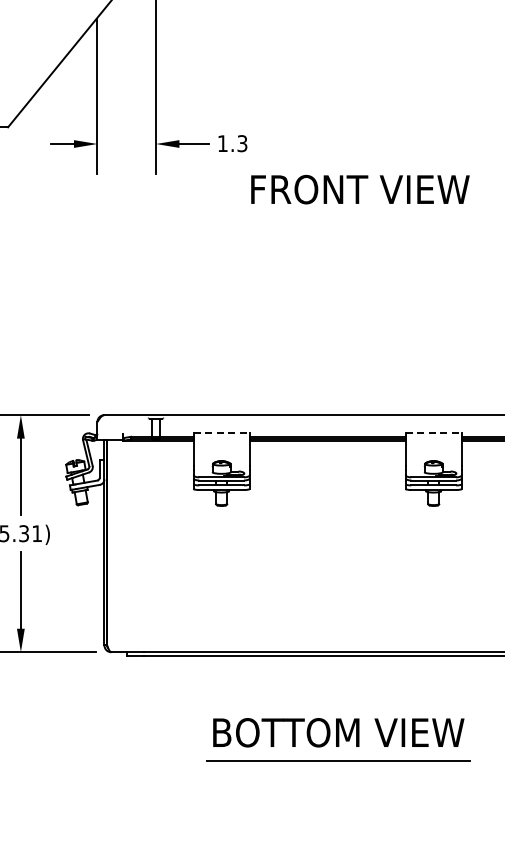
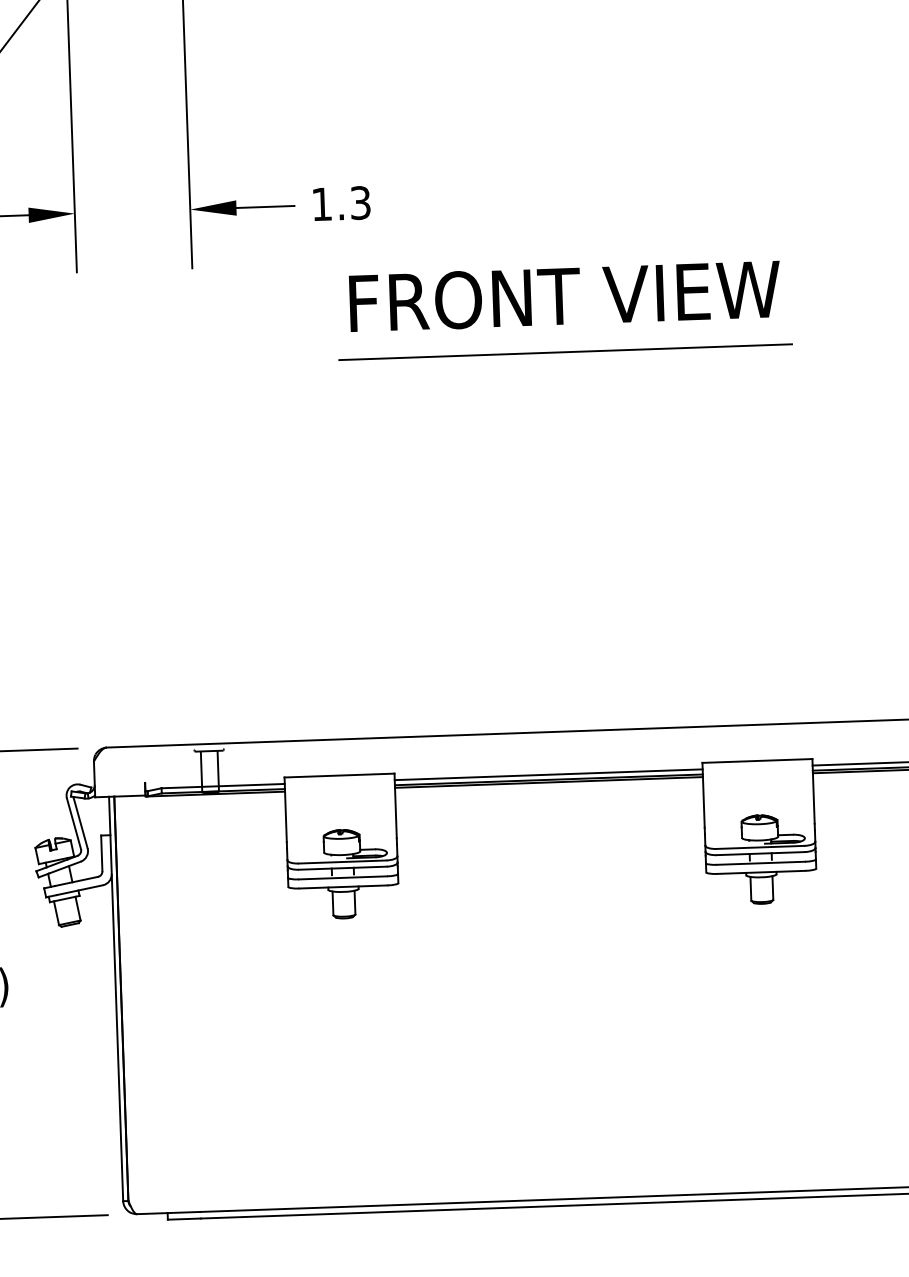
text: (360, 189) -> (565, 296), moved
line: (343, 222) -> (565, 351), added
line: (221, 433) -> (339, 775), dashed -> solid
line: (433, 433) -> (757, 760), dashed -> solid

